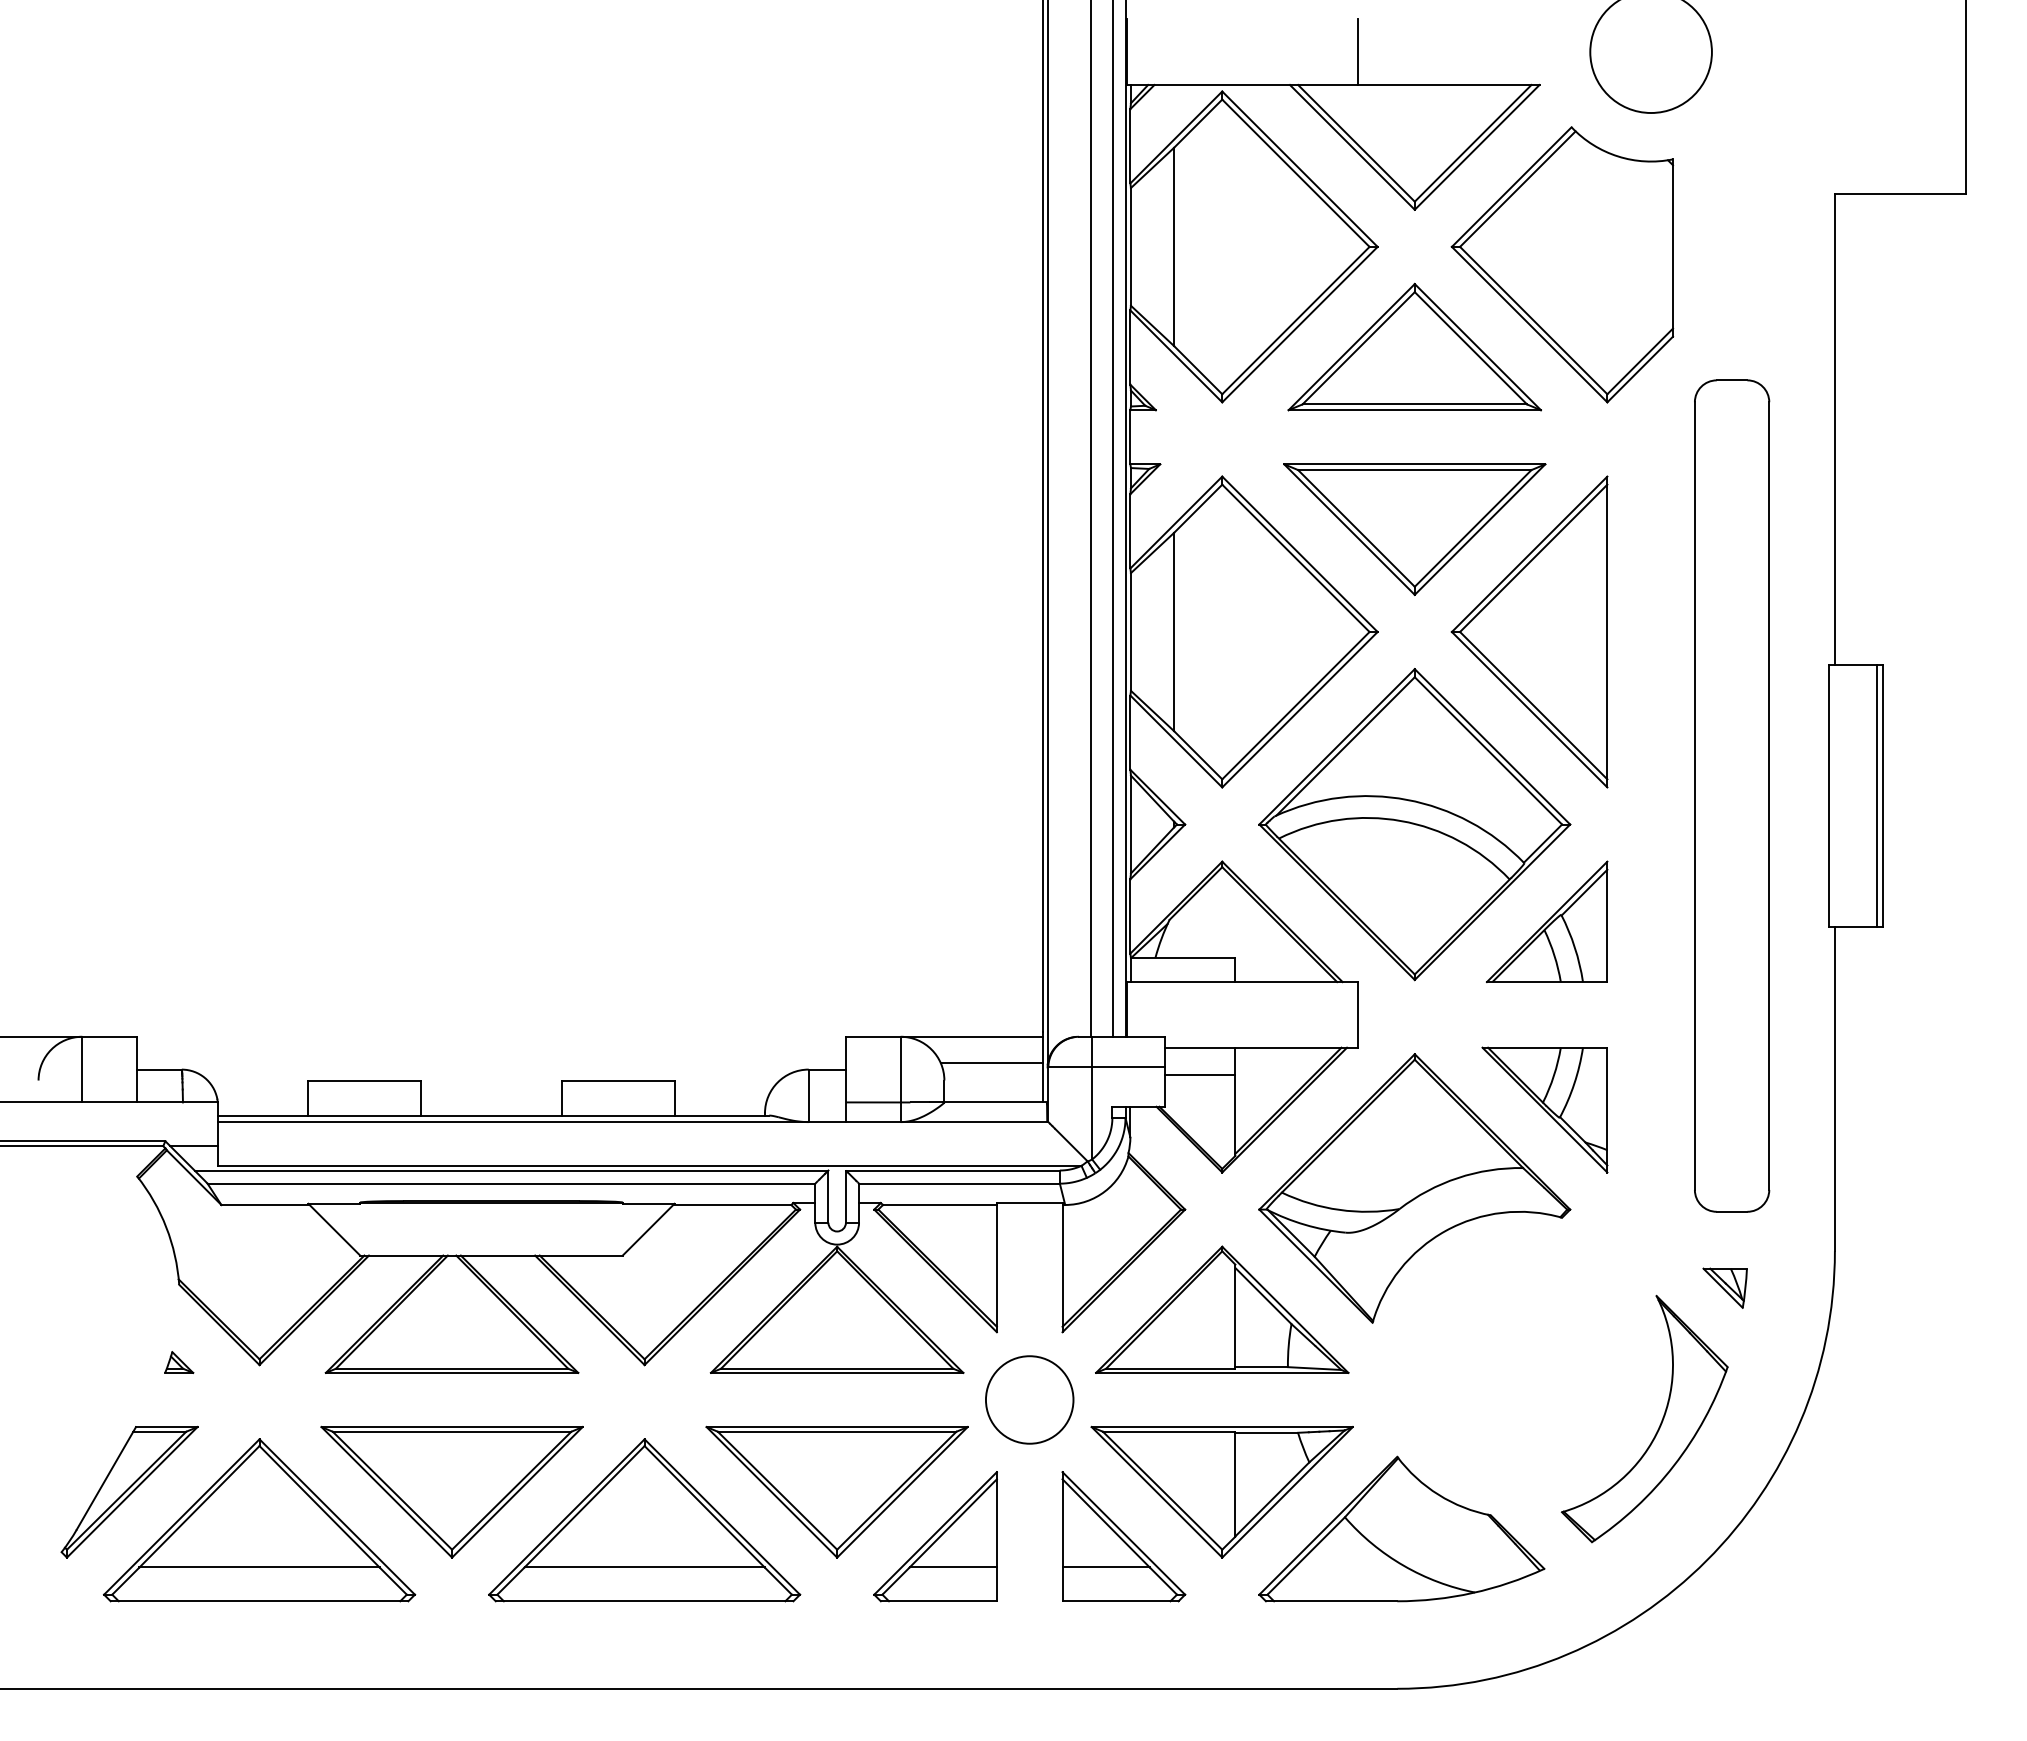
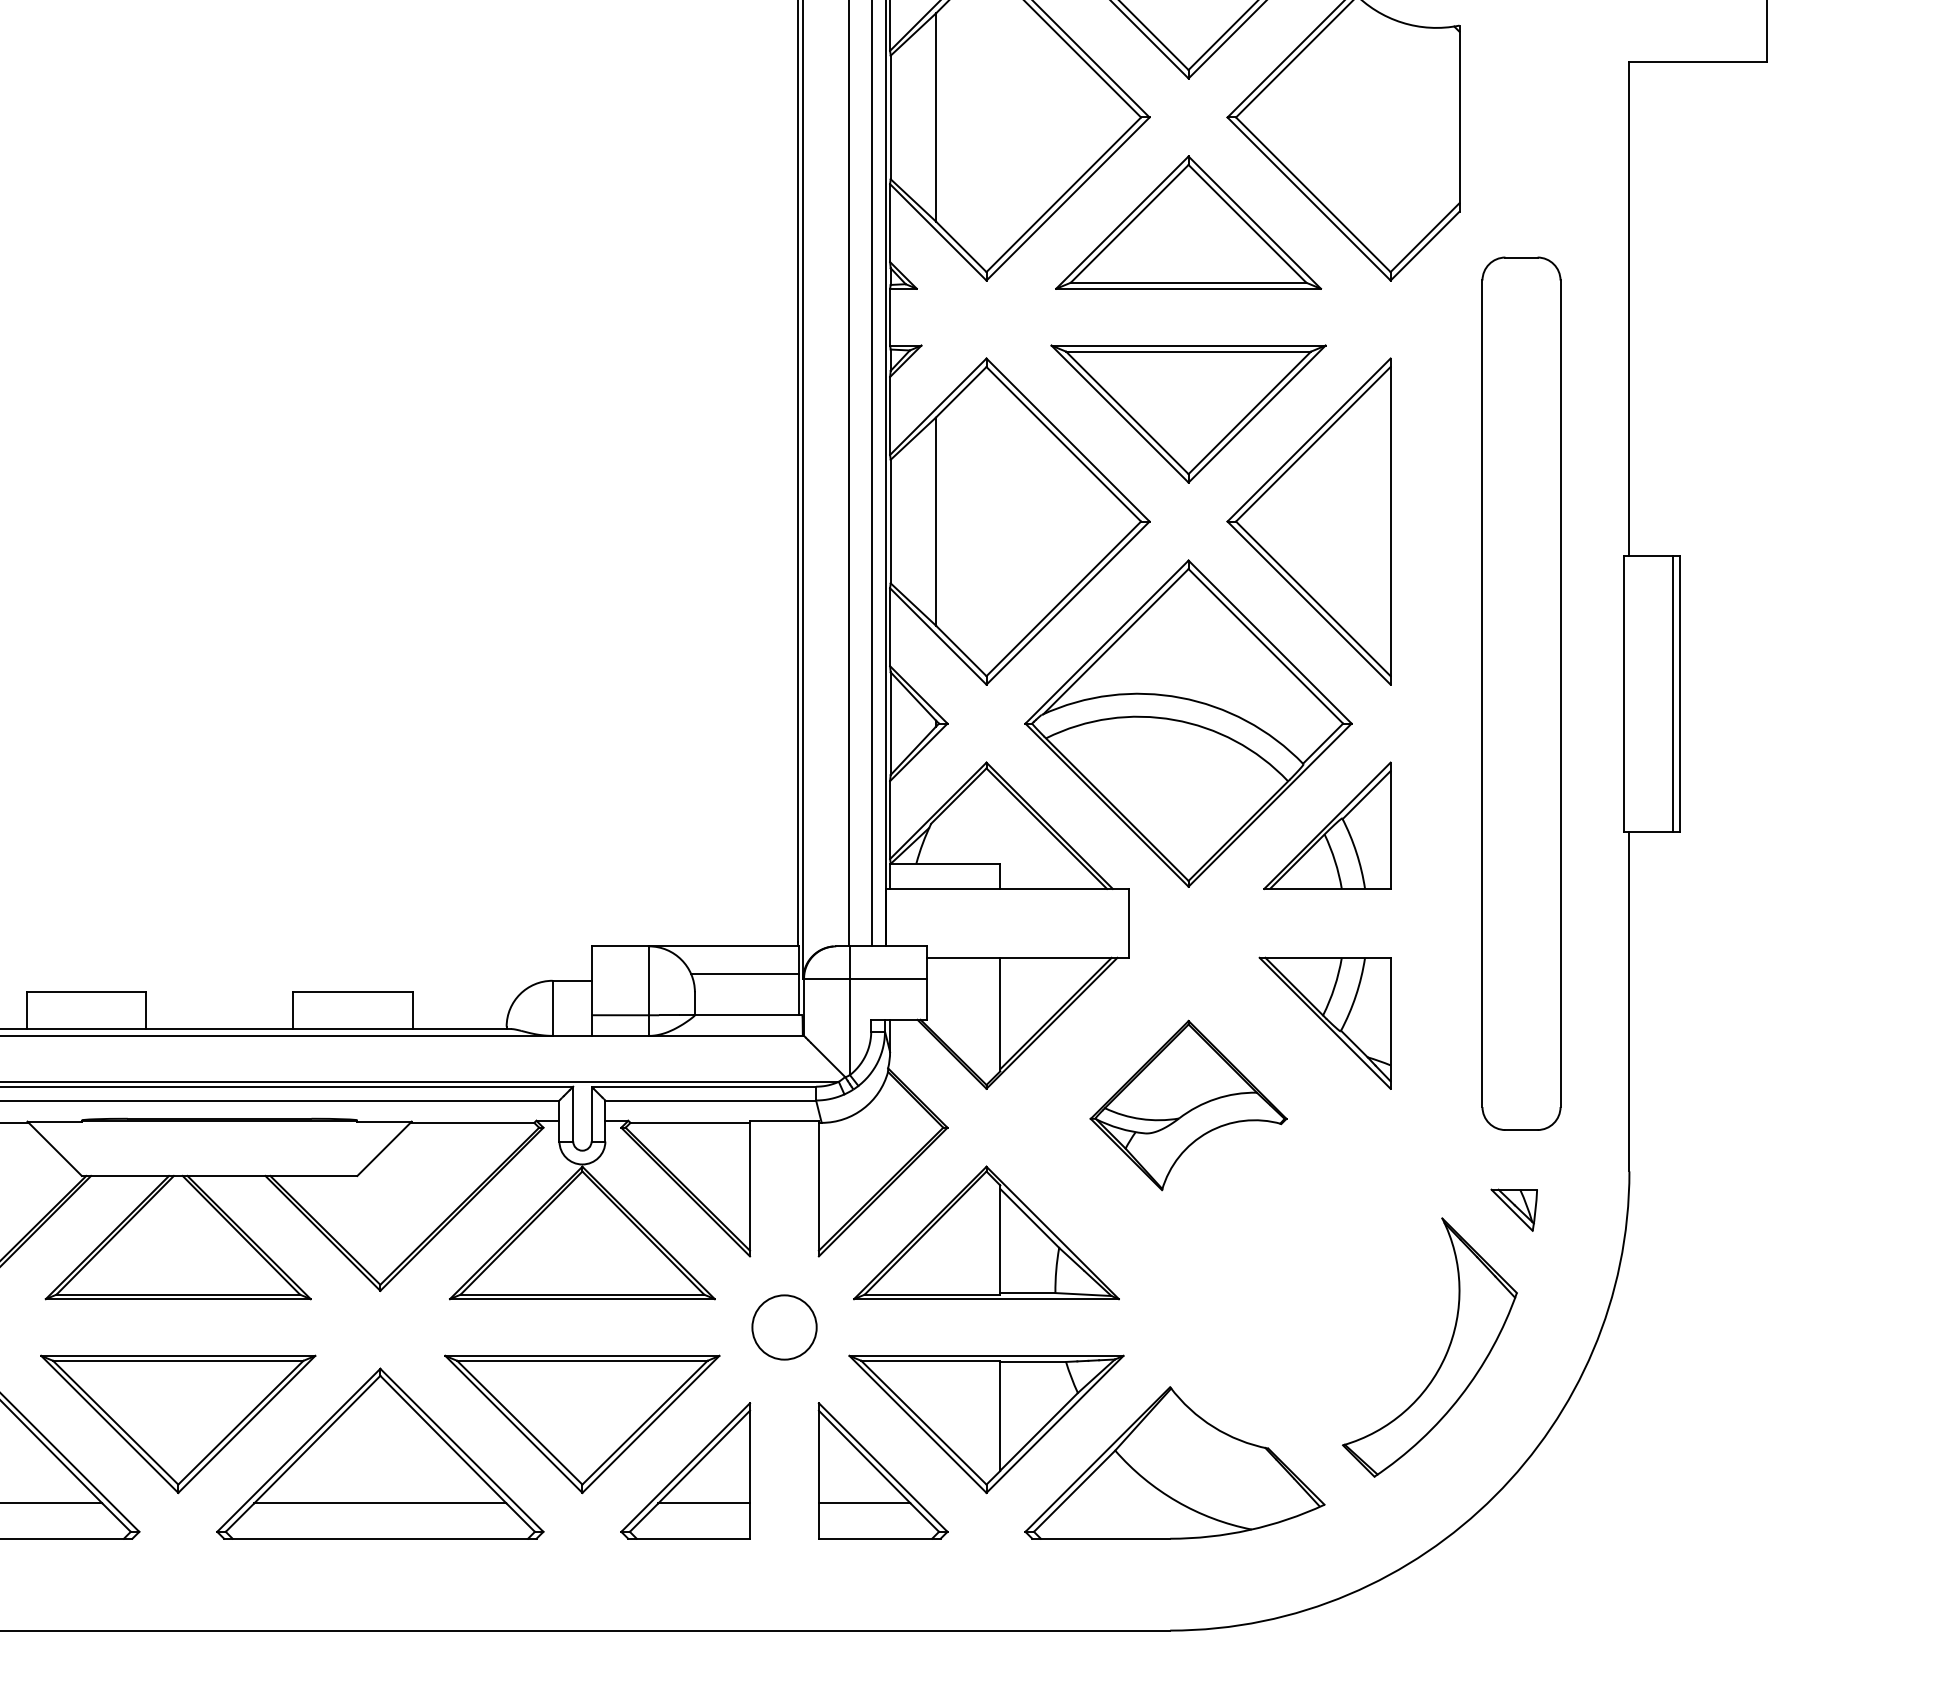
line: (1200, 1075) -> (963, 986), removed
part: (1414, 1188) -> (1188, 1105), size x0.6
circle: (1029, 1399) -> (784, 1327), size x0.7

